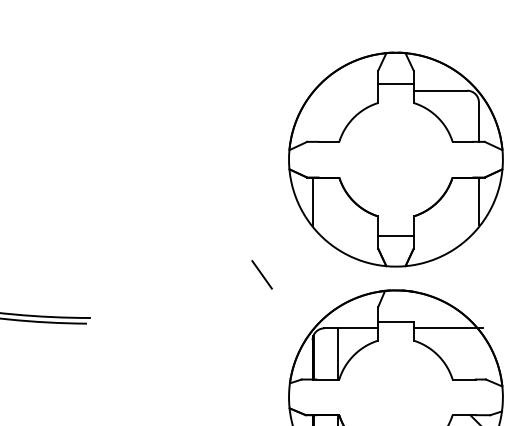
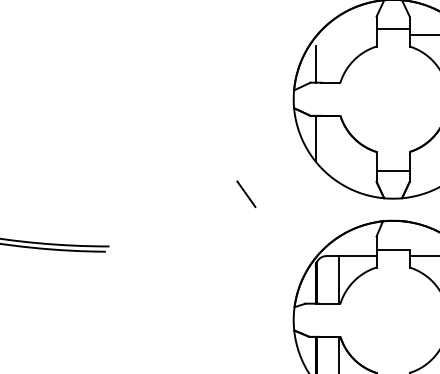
line: (312, 121) -> (315, 63), added
line: (261, 274) -> (245, 193), moved

